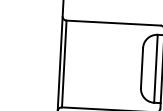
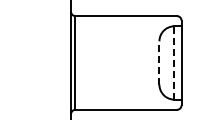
line: (142, 67) -> (159, 62), solid -> dashed
line: (156, 68) -> (174, 62), solid -> dashed

